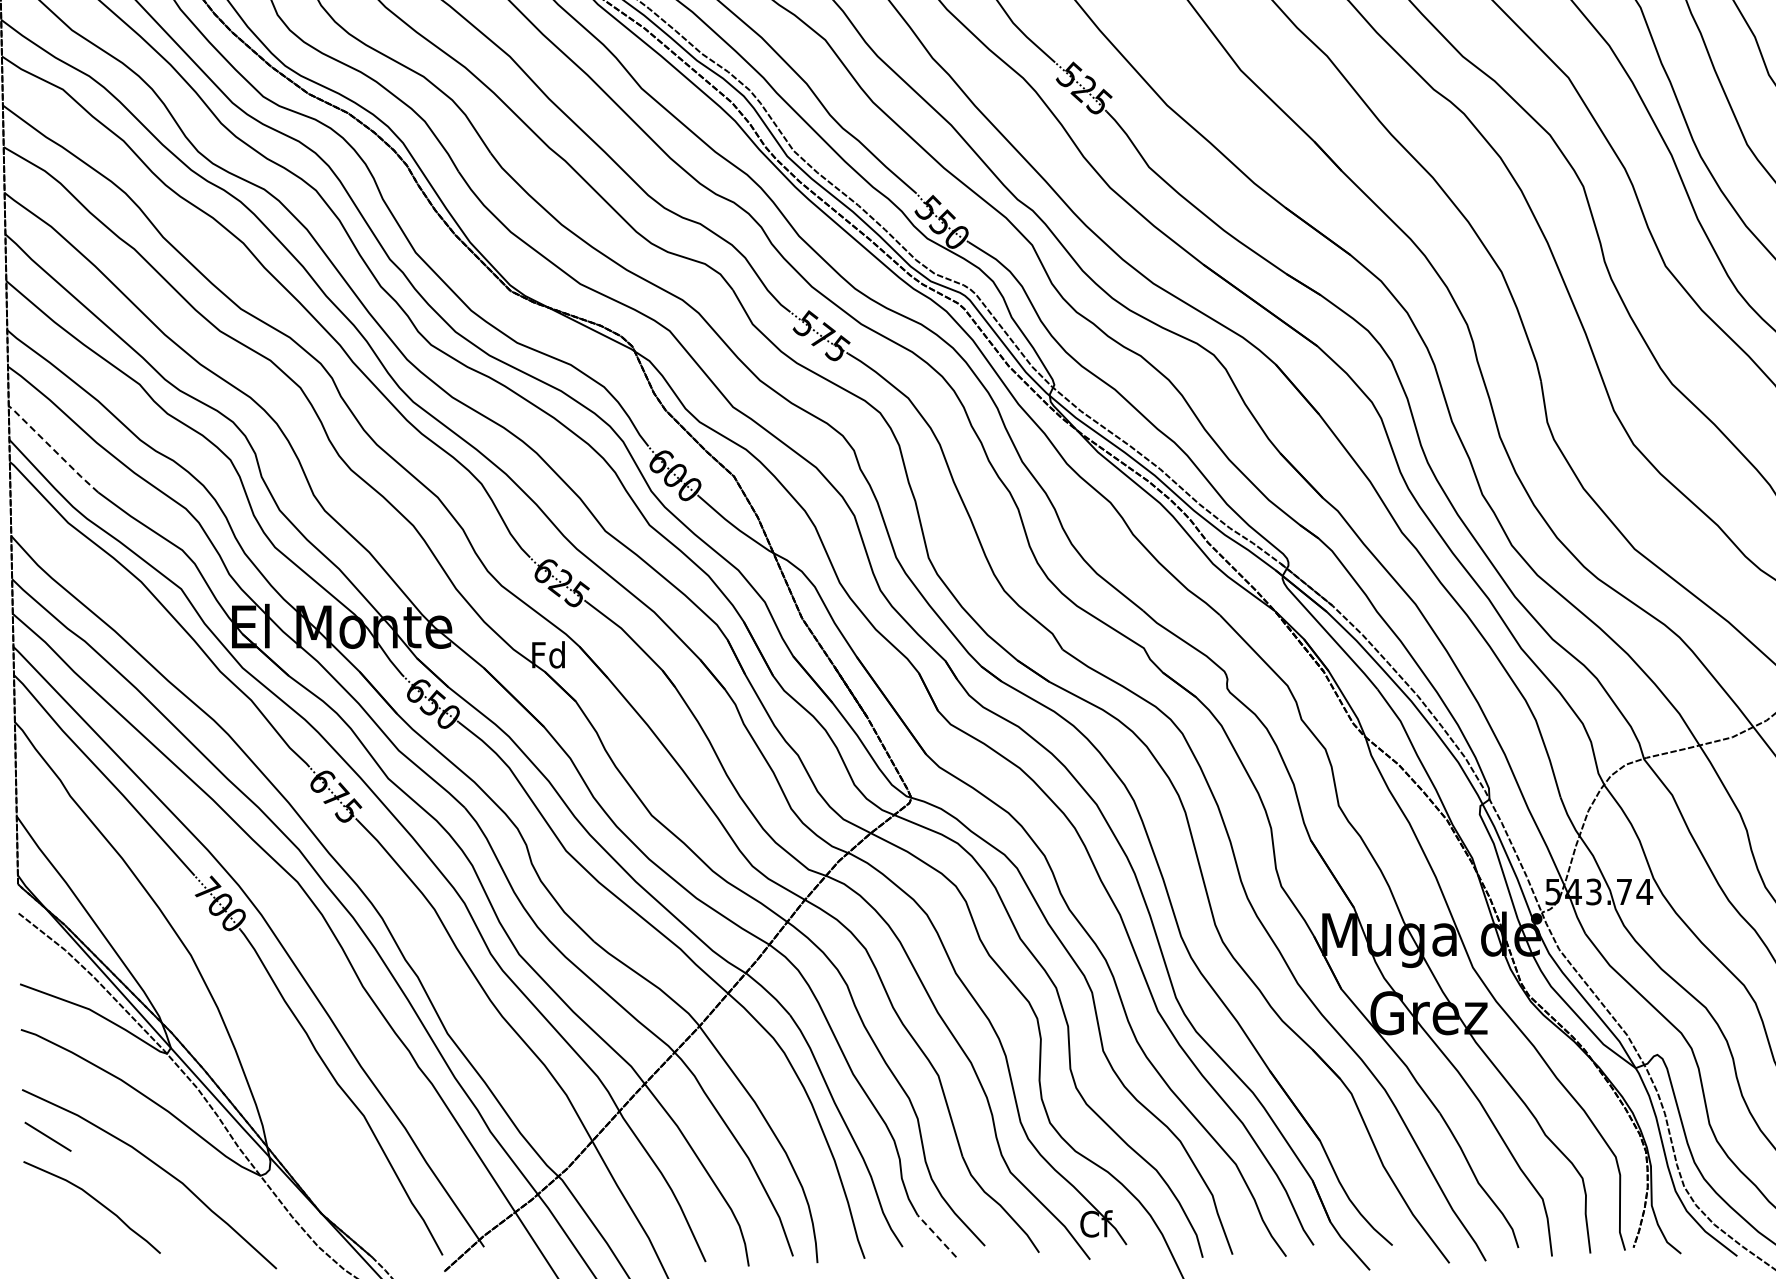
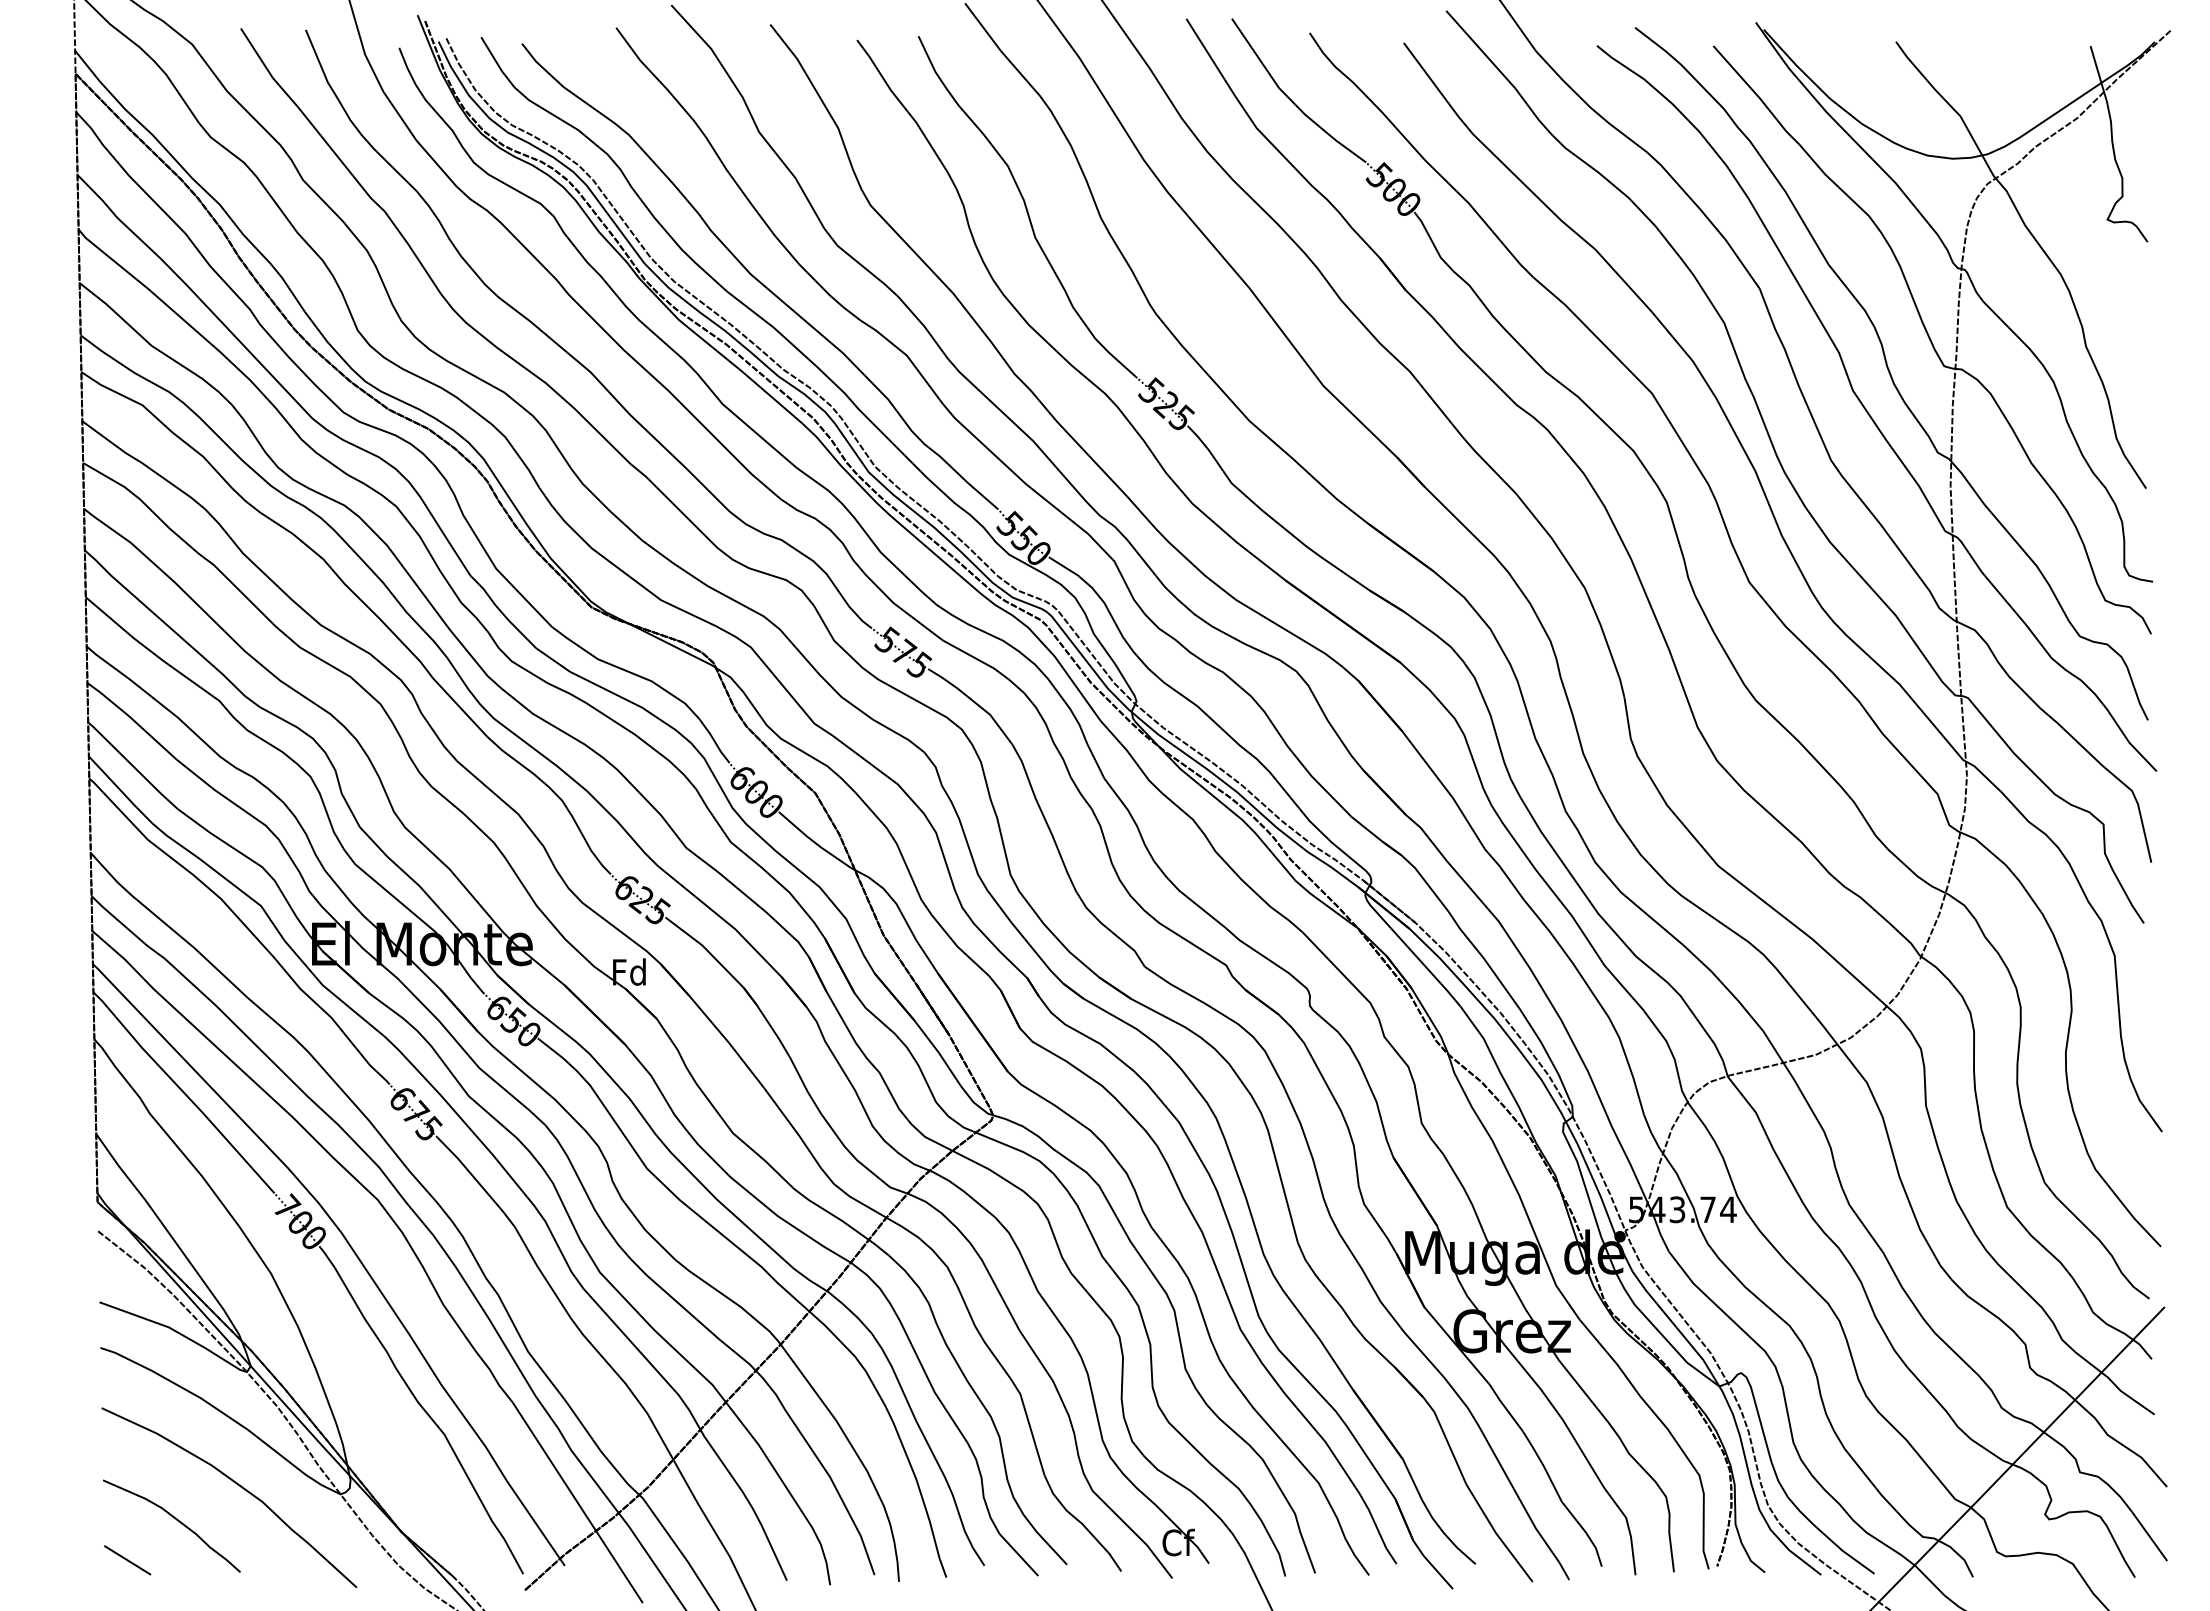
line: (52, 448) -> (132, 765), dashed -> solid
line: (47, 1137) -> (127, 1560), moved
line: (936, 1235) -> (1018, 1554), dashed -> solid

